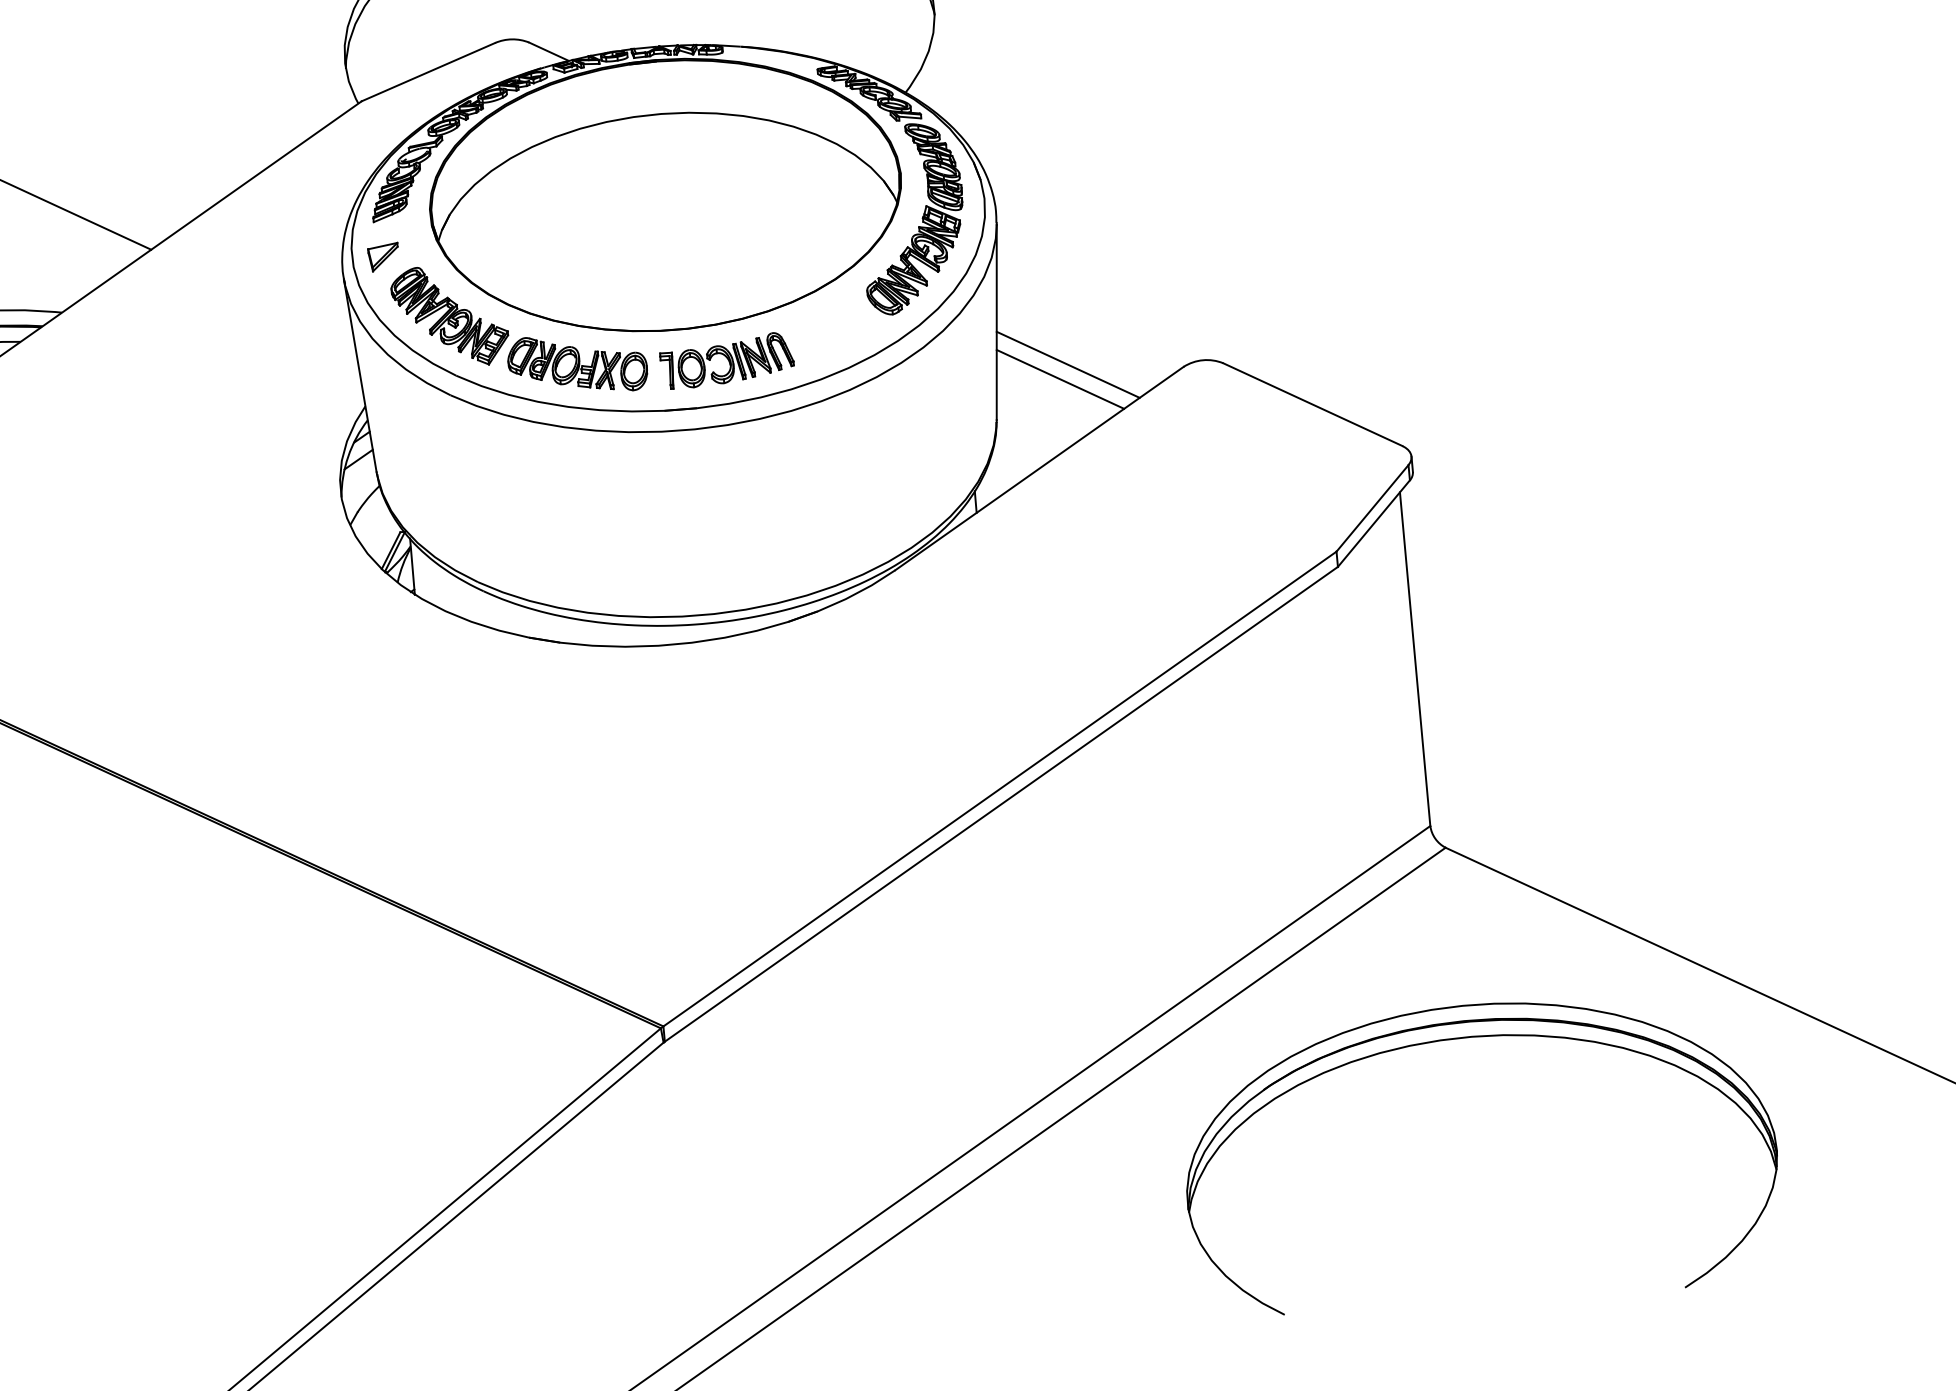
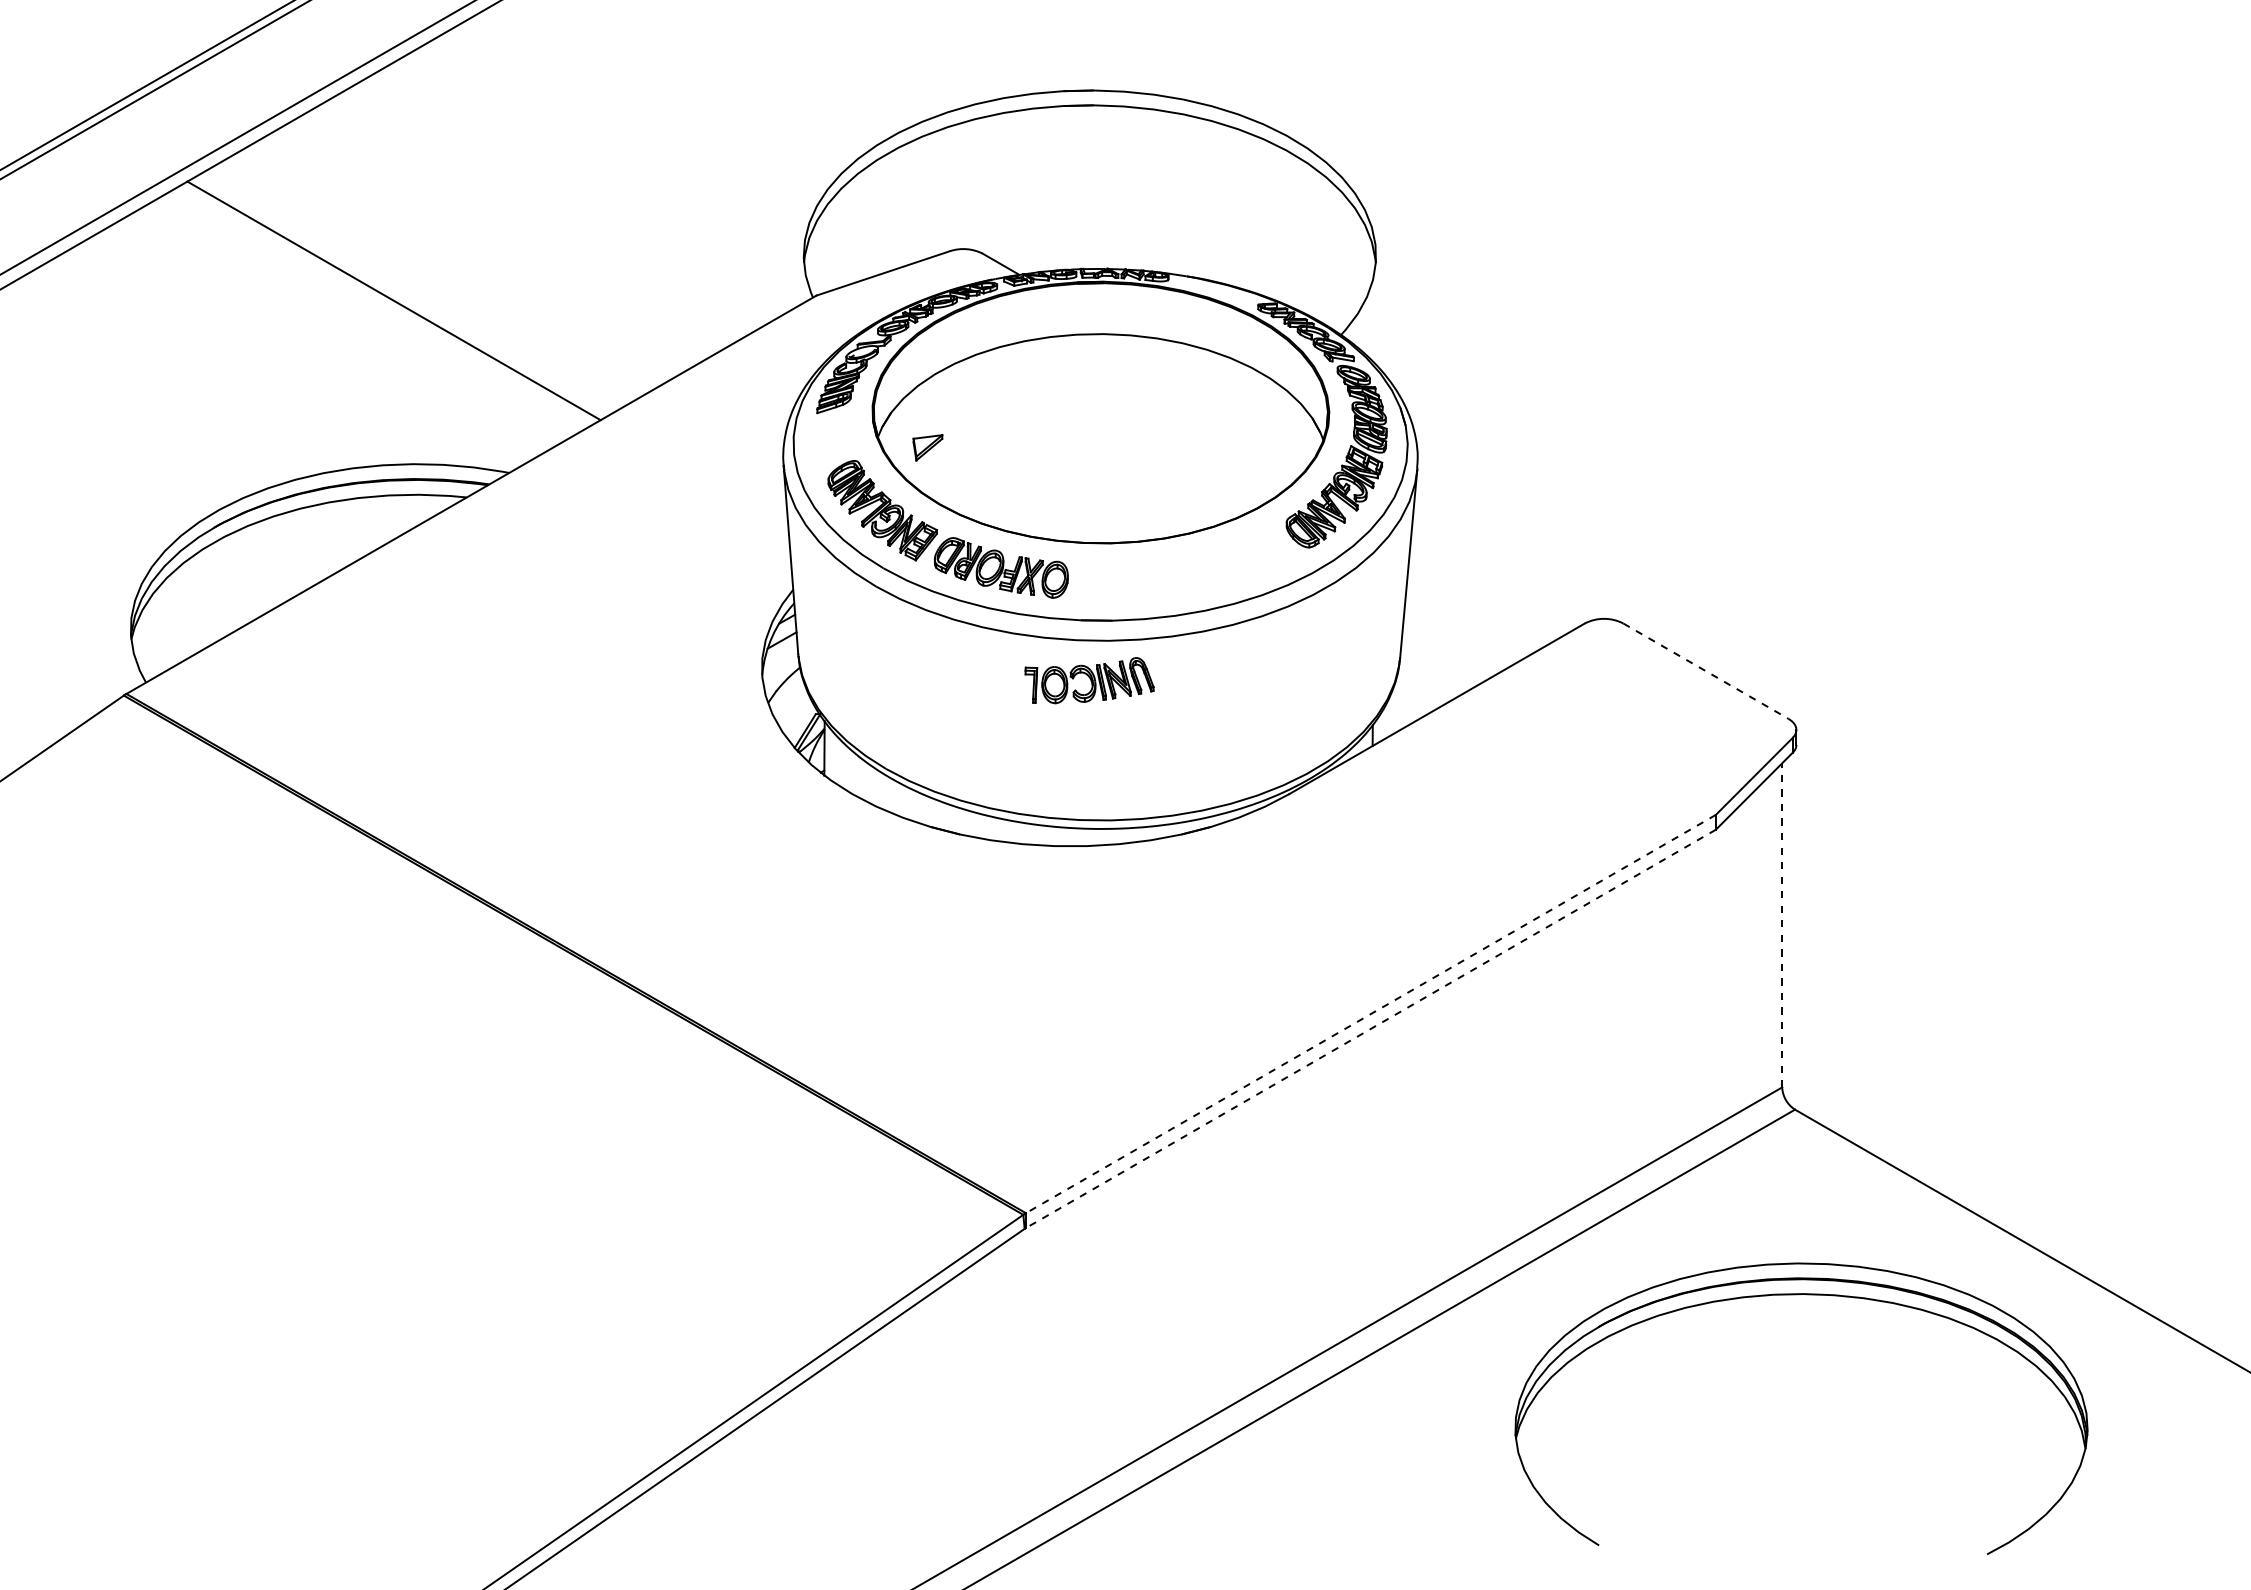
part: (383, 256) -> (927, 447), moved
part: (726, 360) -> (1089, 680), moved
line: (1067, 364) -> (1473, 611), removed
line: (1059, 379) -> (1464, 624), removed
line: (1313, 404) -> (1706, 671), solid -> dashed
line: (1415, 658) -> (1782, 924), solid -> dashed
line: (999, 789) -> (1370, 1014), solid -> dashed
line: (1001, 804) -> (1370, 1029), solid -> dashed

